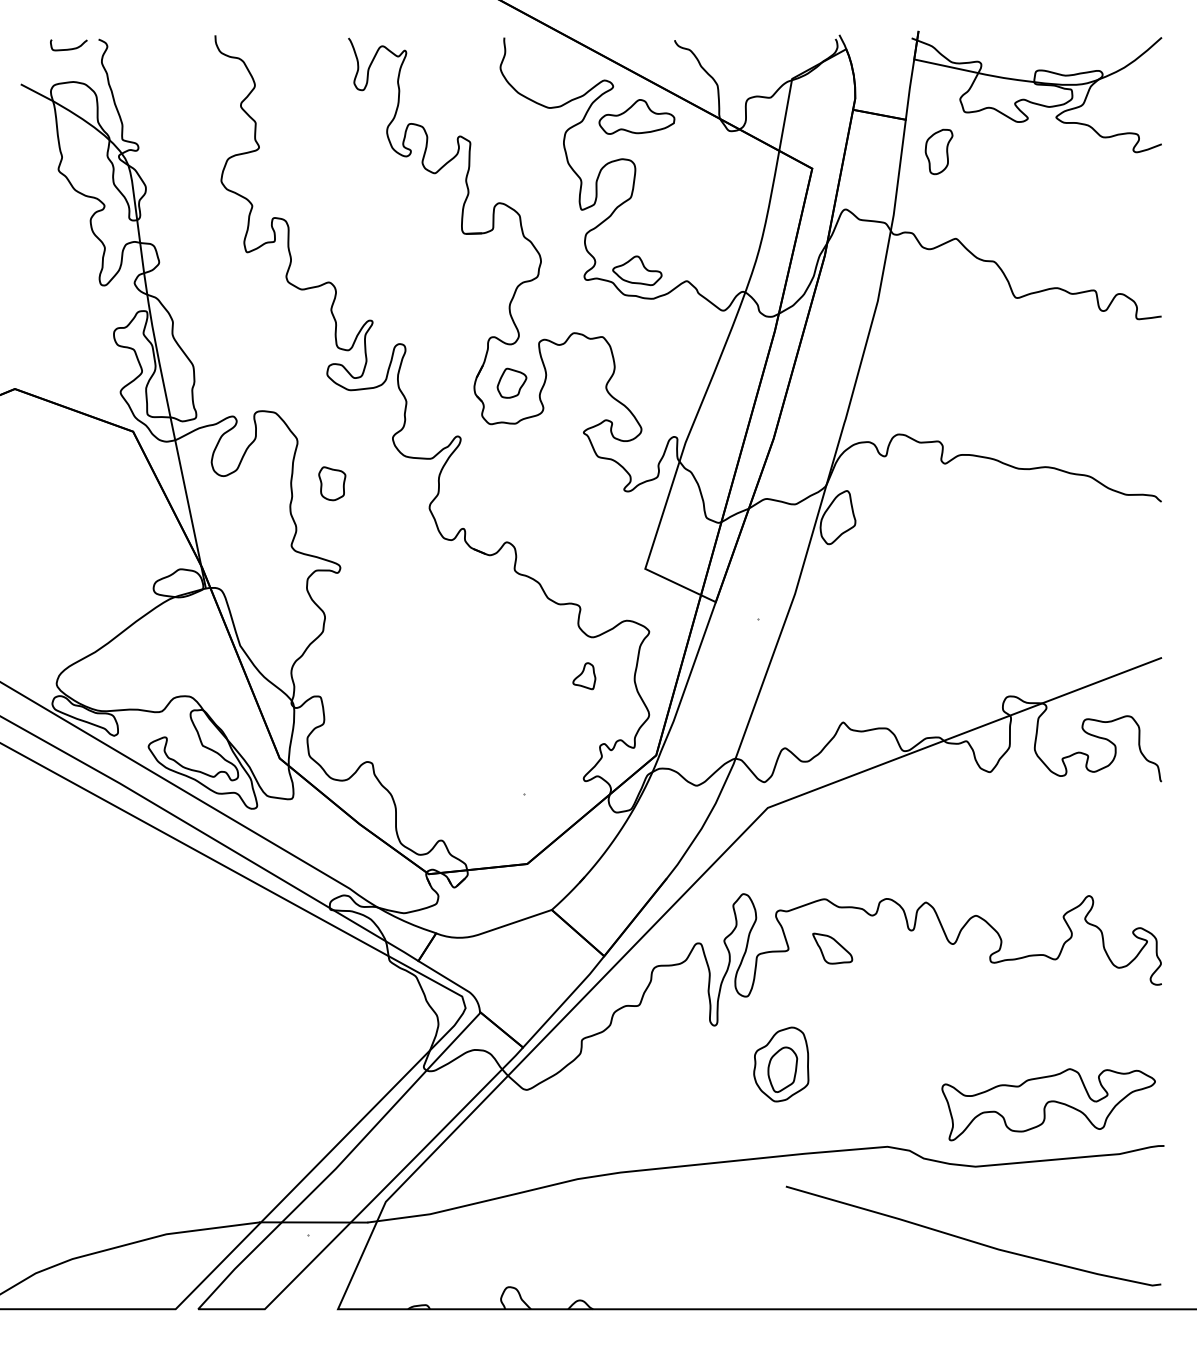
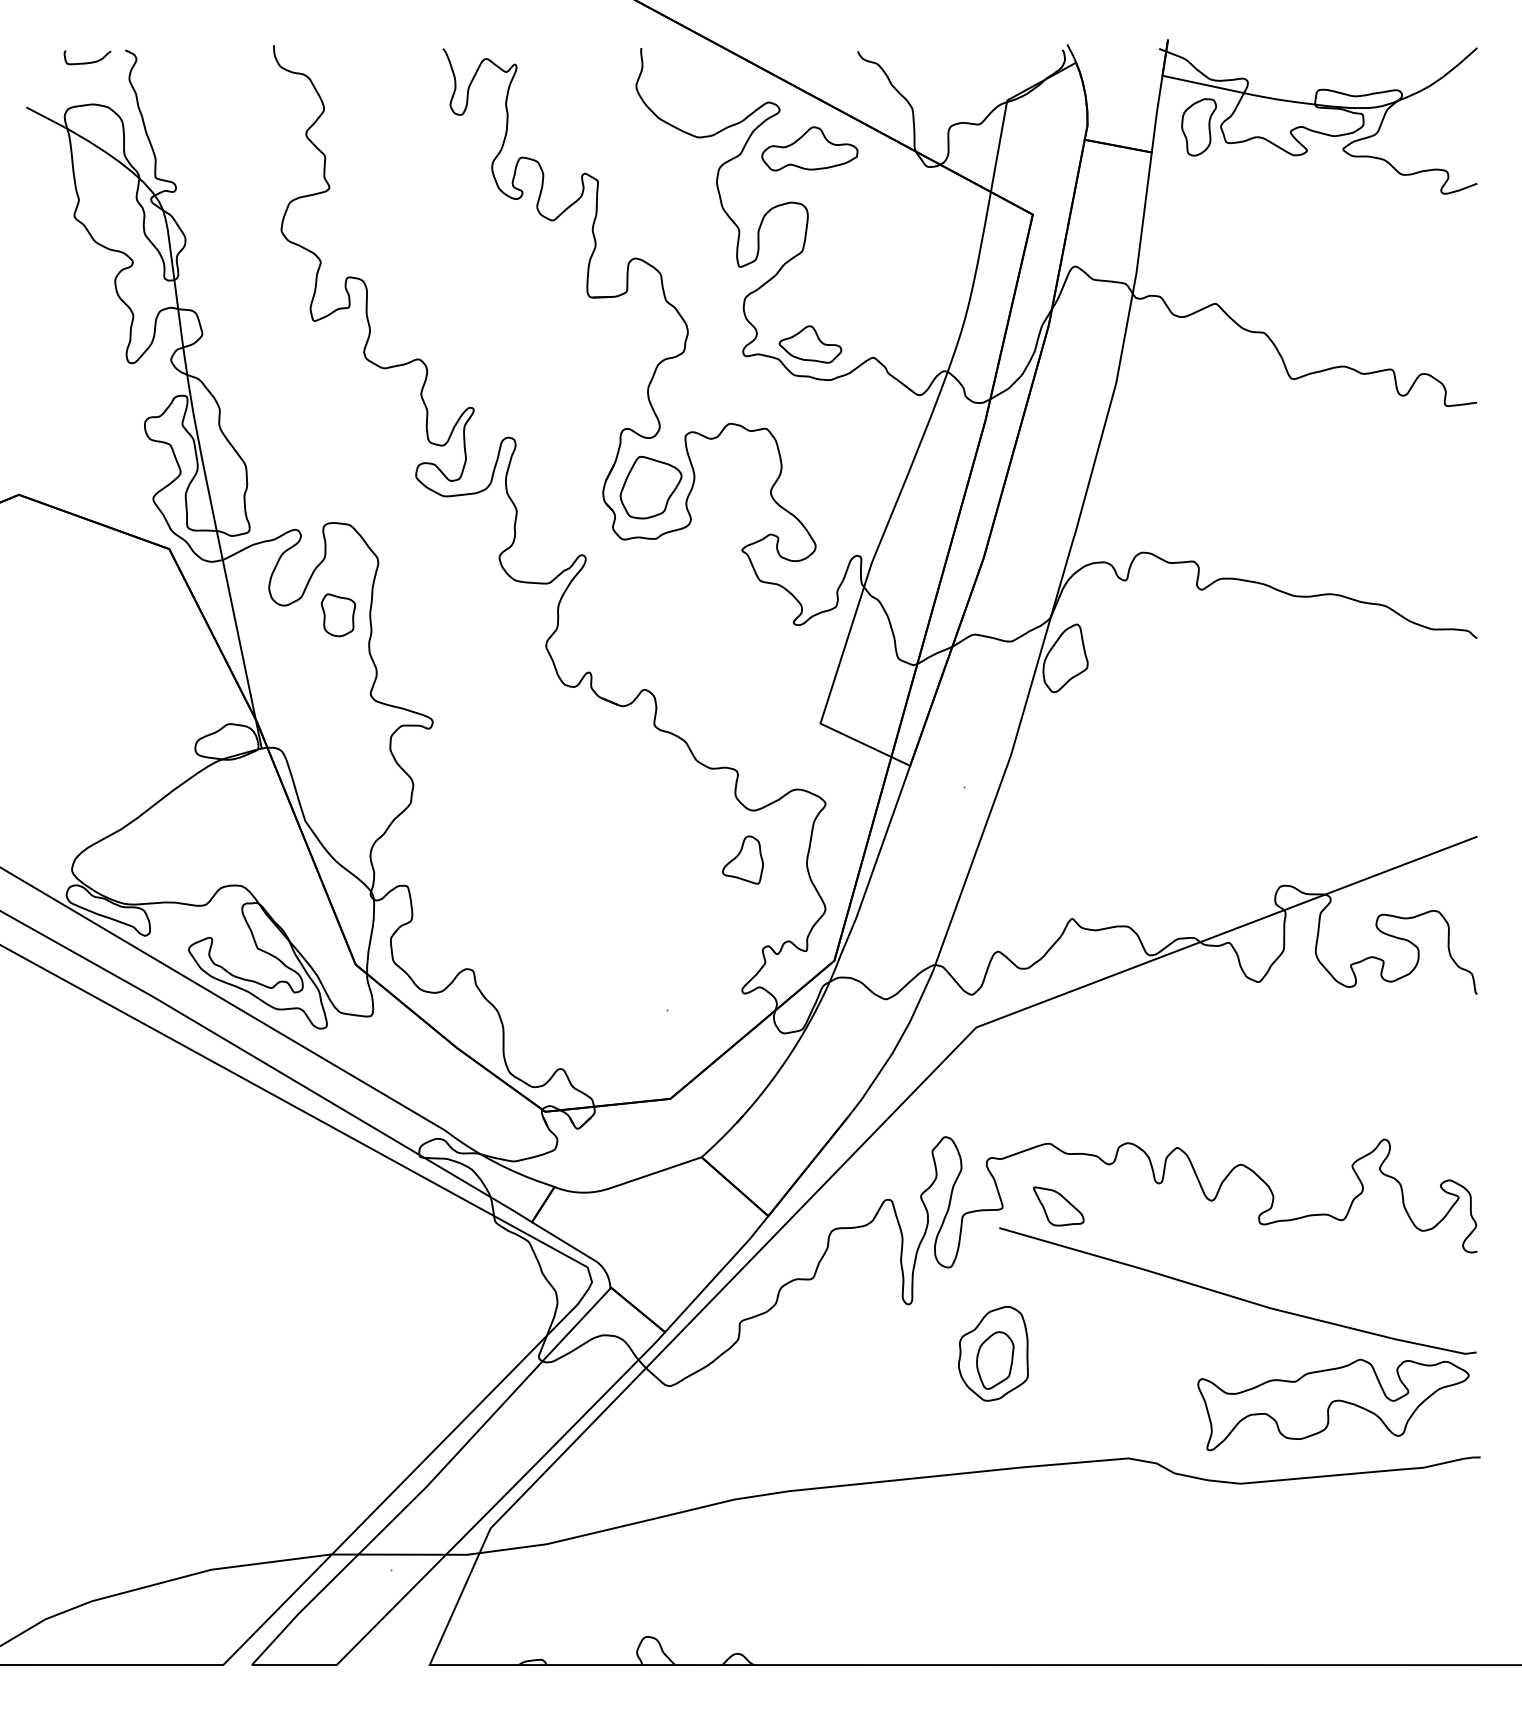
part: (939, 152) -> (1199, 127), moved
part: (511, 383) -> (650, 487), size x1.67
part: (332, 483) -> (338, 615), moved
part: (583, 675) -> (742, 859), size x1.43
curve: (972, 1240) -> (1236, 1296), moved

